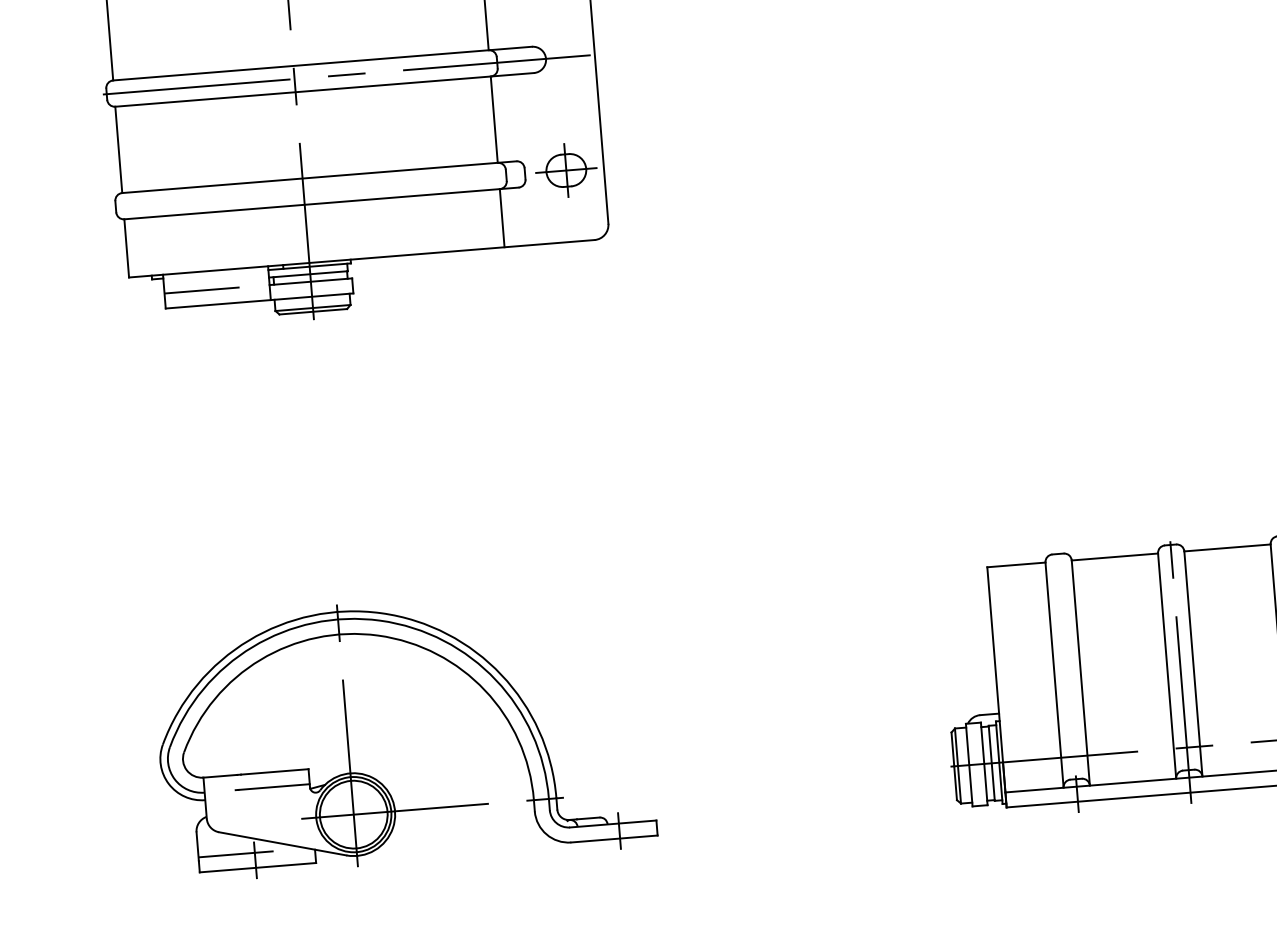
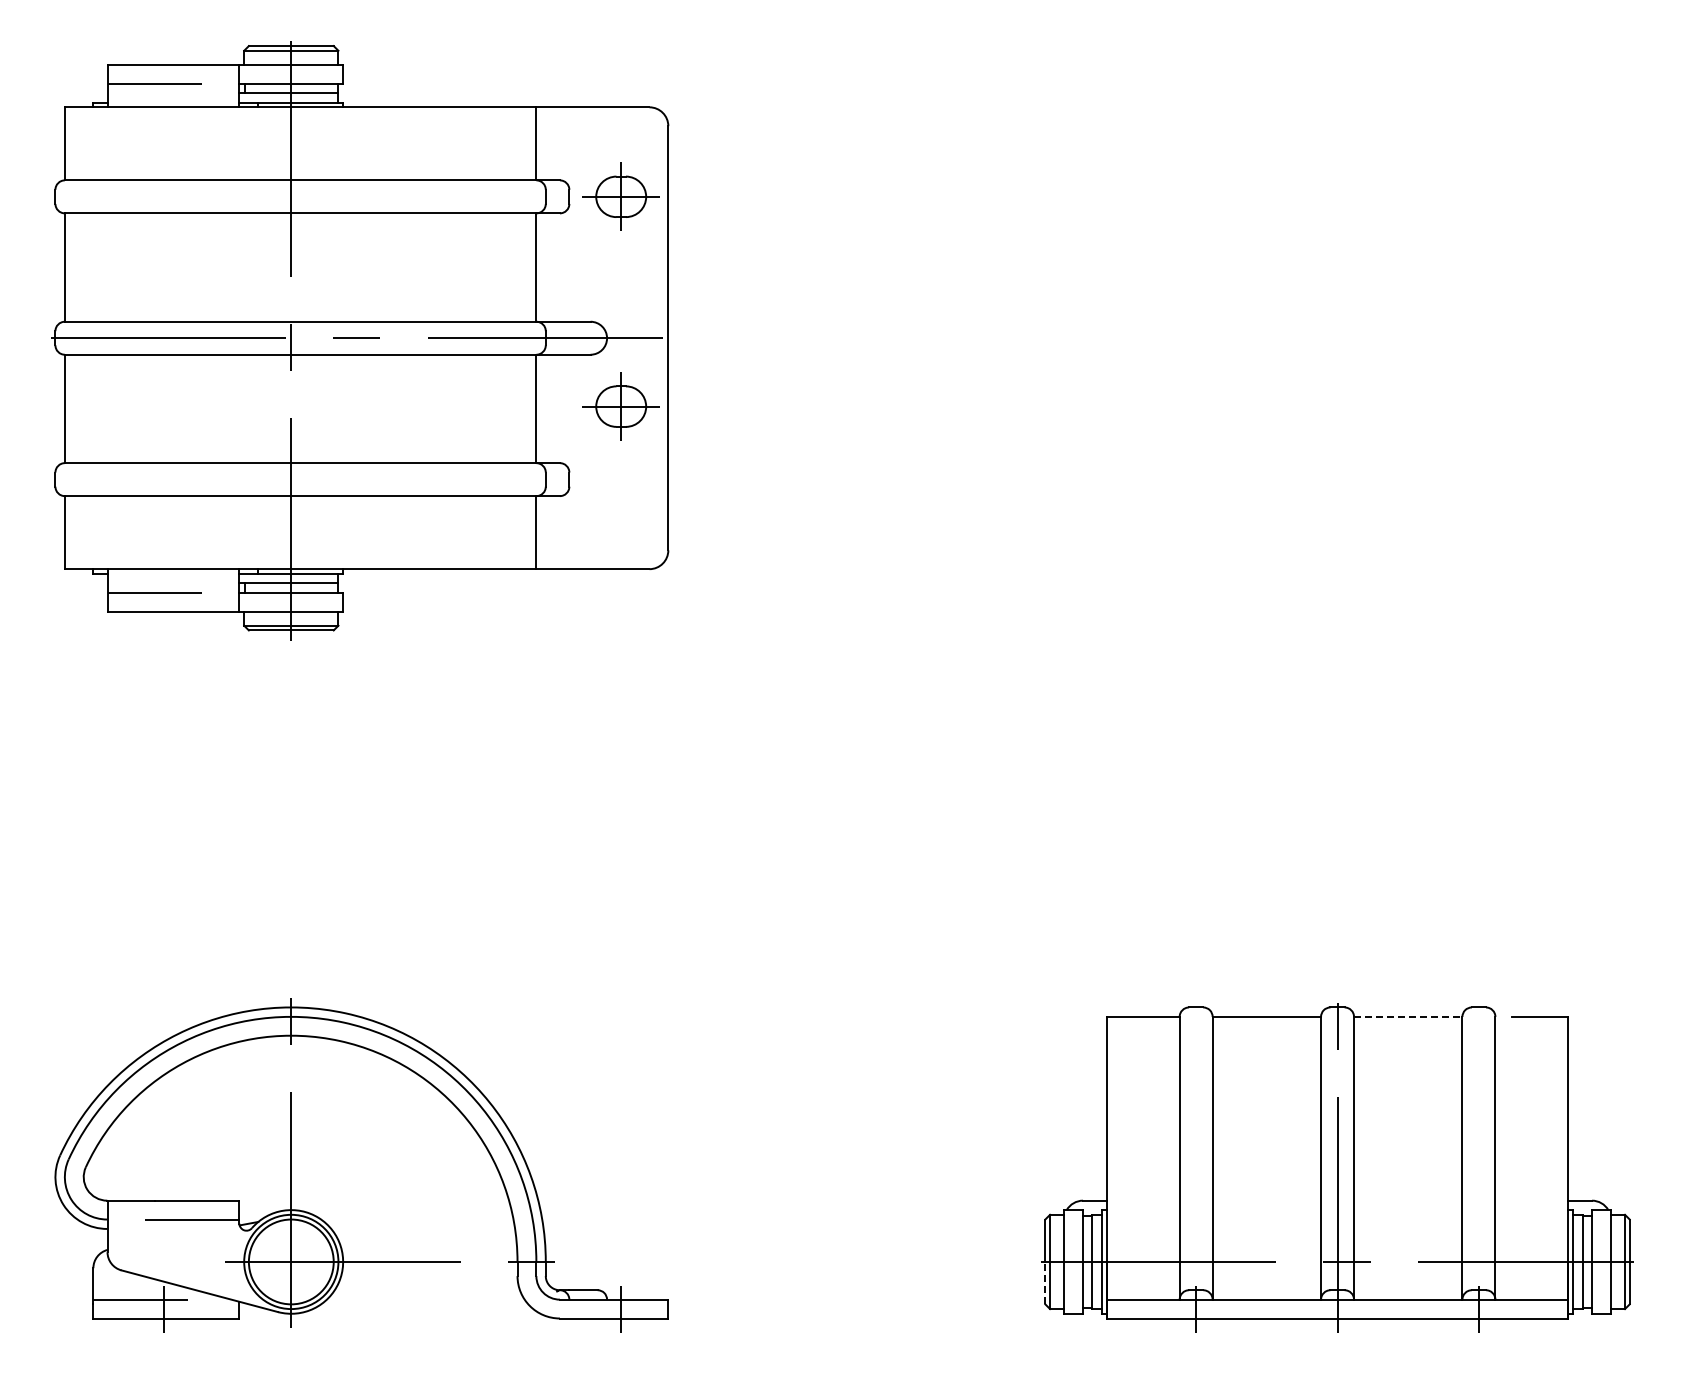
part: (565, 170) -> (620, 406), moved
line: (1227, 547) -> (1408, 1016), solid -> dashed
line: (955, 782) -> (1045, 1282), solid -> dashed

